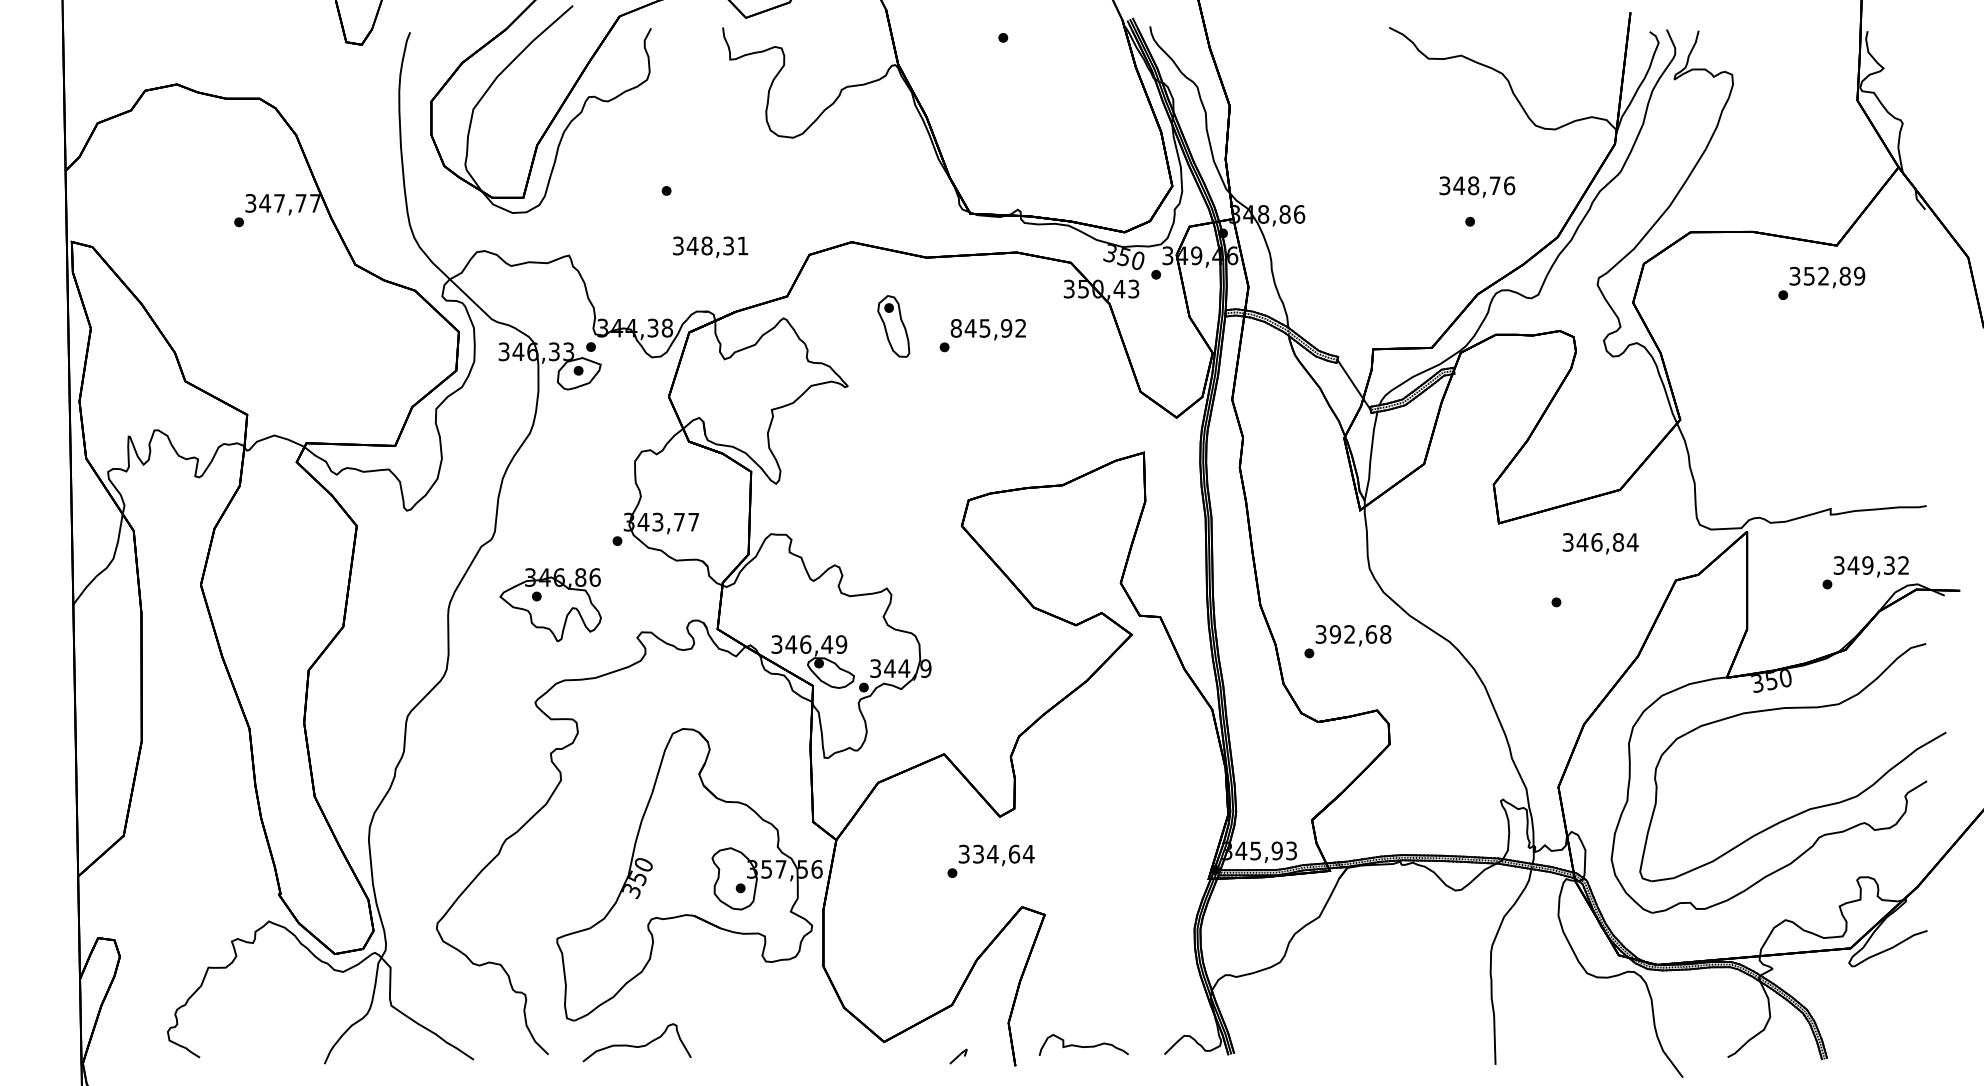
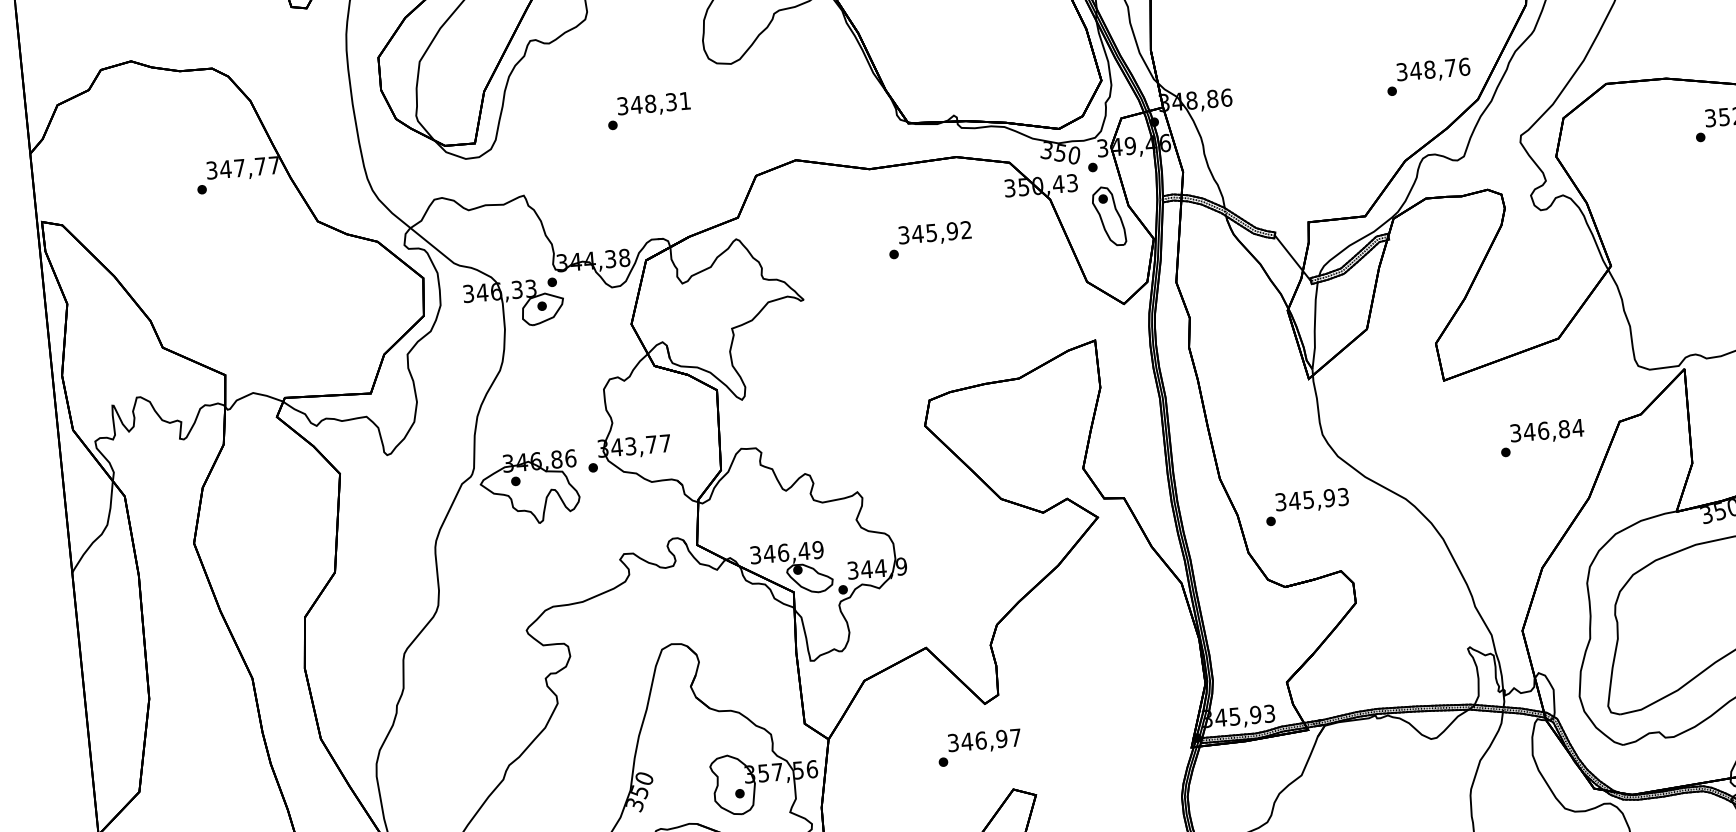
text: (1477, 186) -> (1433, 70), moved
text: (710, 246) -> (653, 104), moved
part: (893, 326) -> (1108, 216), moved
text: (955, 328) -> (903, 235), 845,92 -> 345,92
text: (1600, 543) -> (1547, 431), moved
part: (550, 605) -> (529, 488), moved
text: (1360, 634) -> (1318, 499), 392,68 -> 345,93
text: (1003, 853) -> (991, 739), 334,64 -> 346,97

